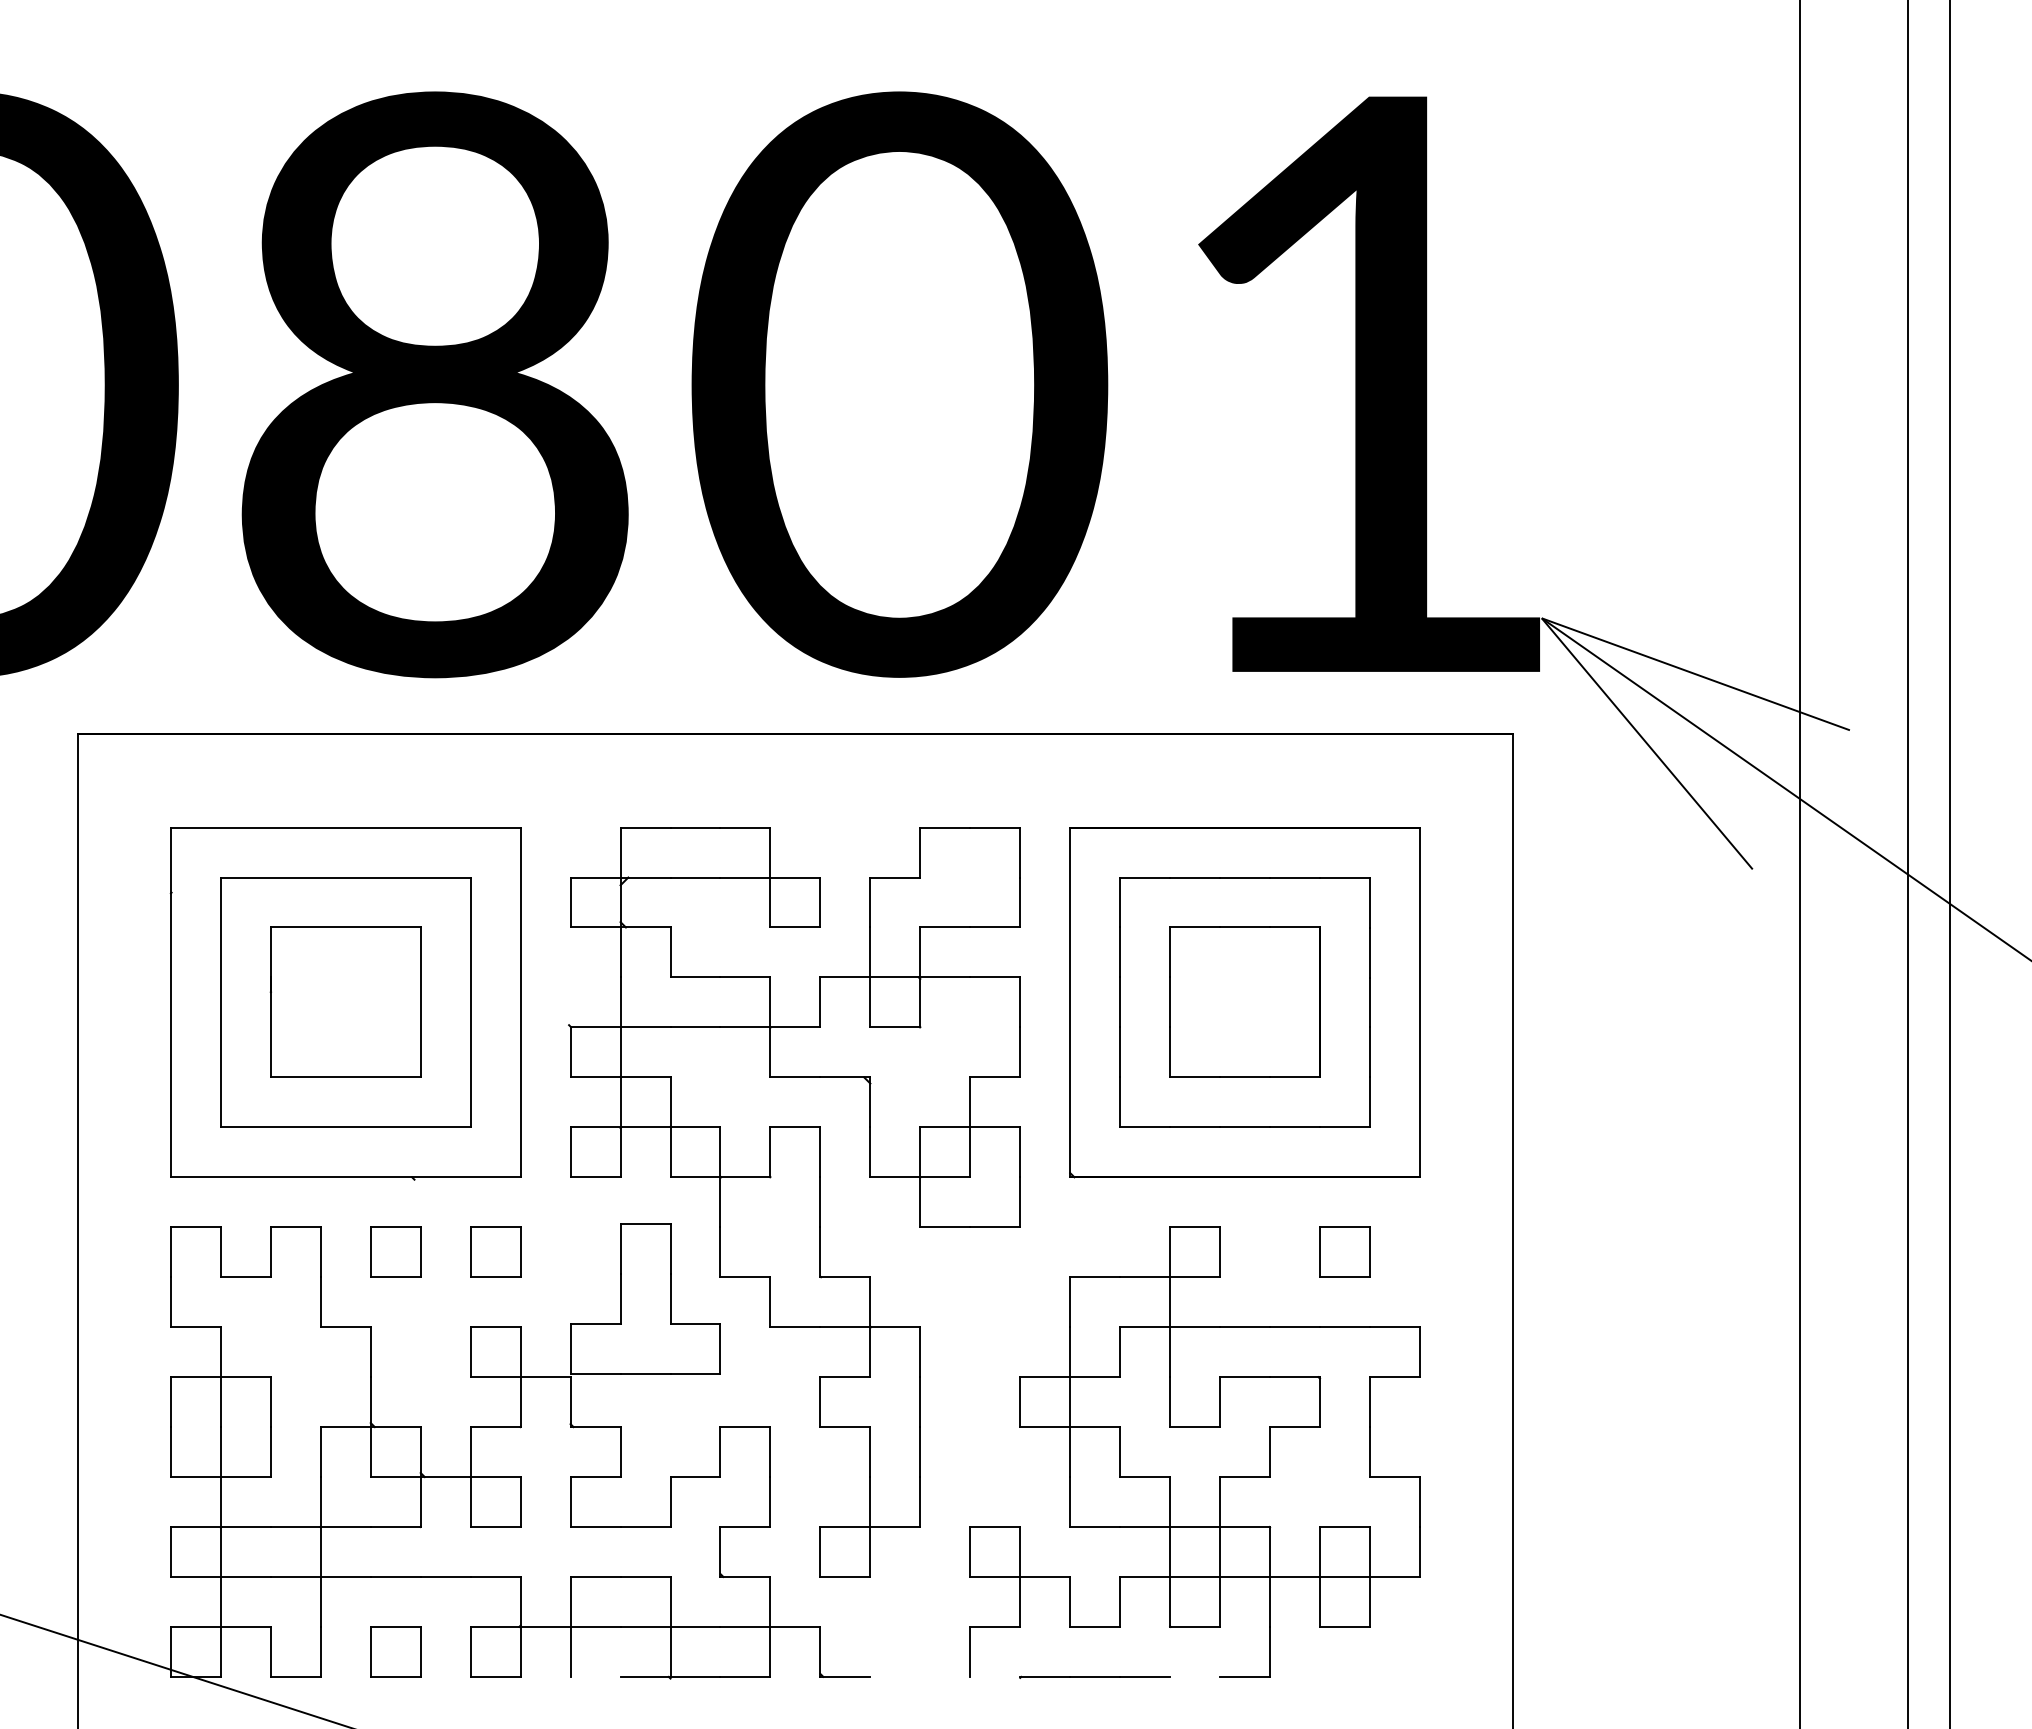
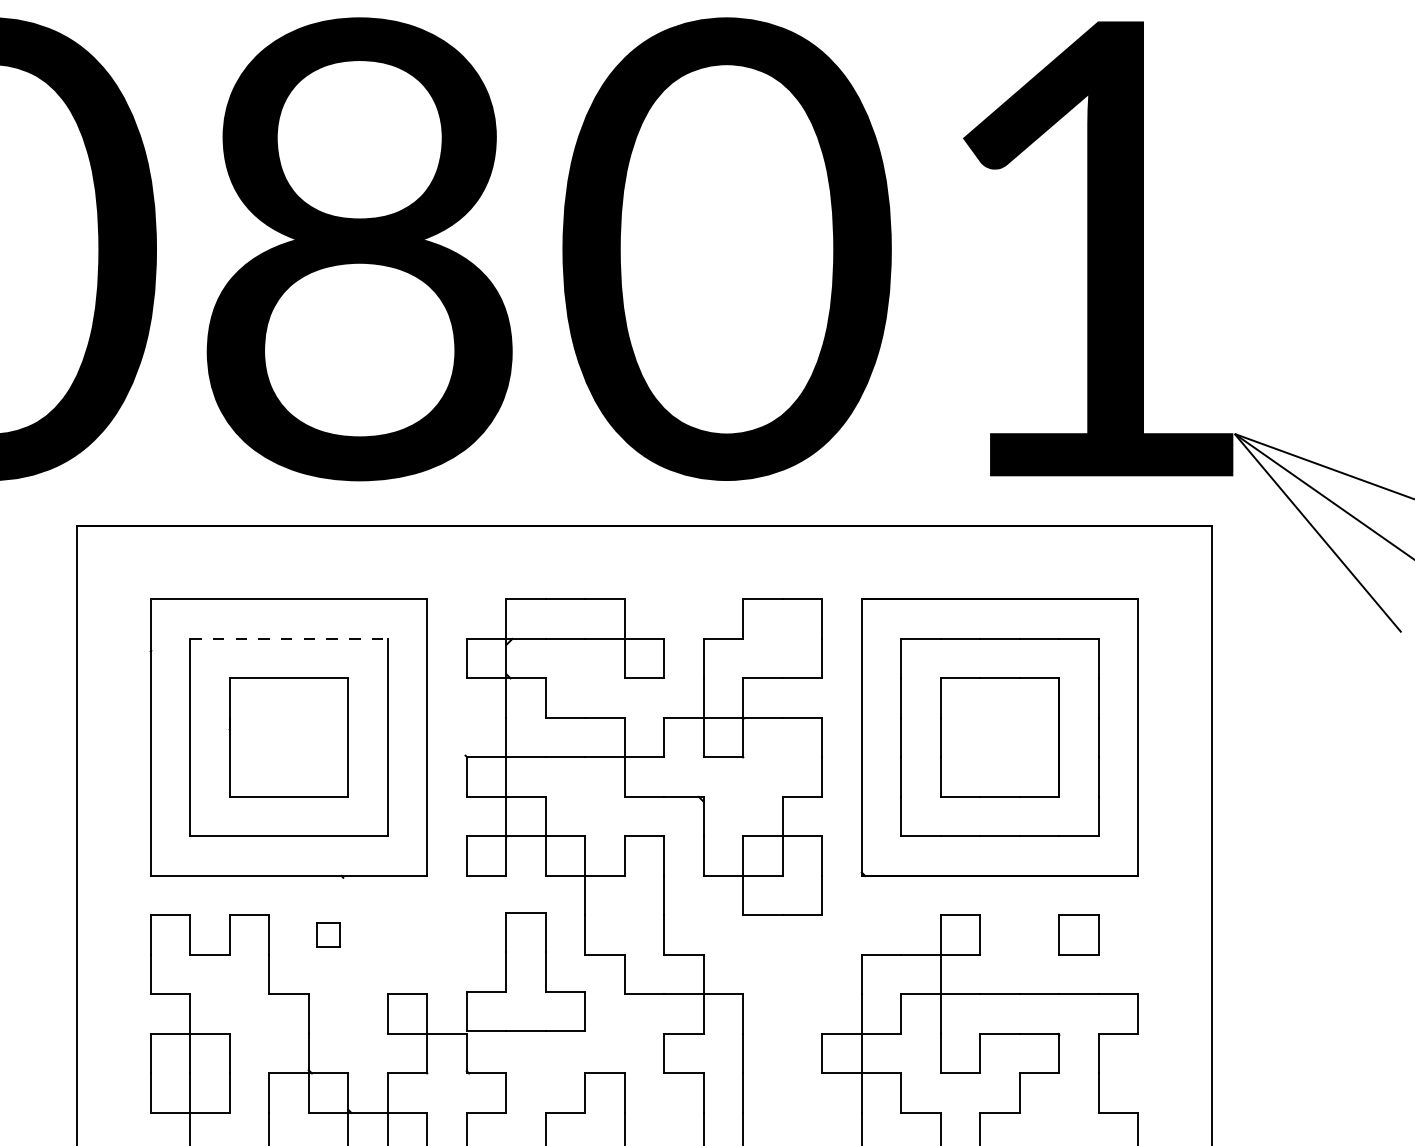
line: (345, 877) -> (288, 638), solid -> dashed
part: (395, 1251) -> (328, 934), size x0.6
part: (495, 1251) -> (407, 934), removed

